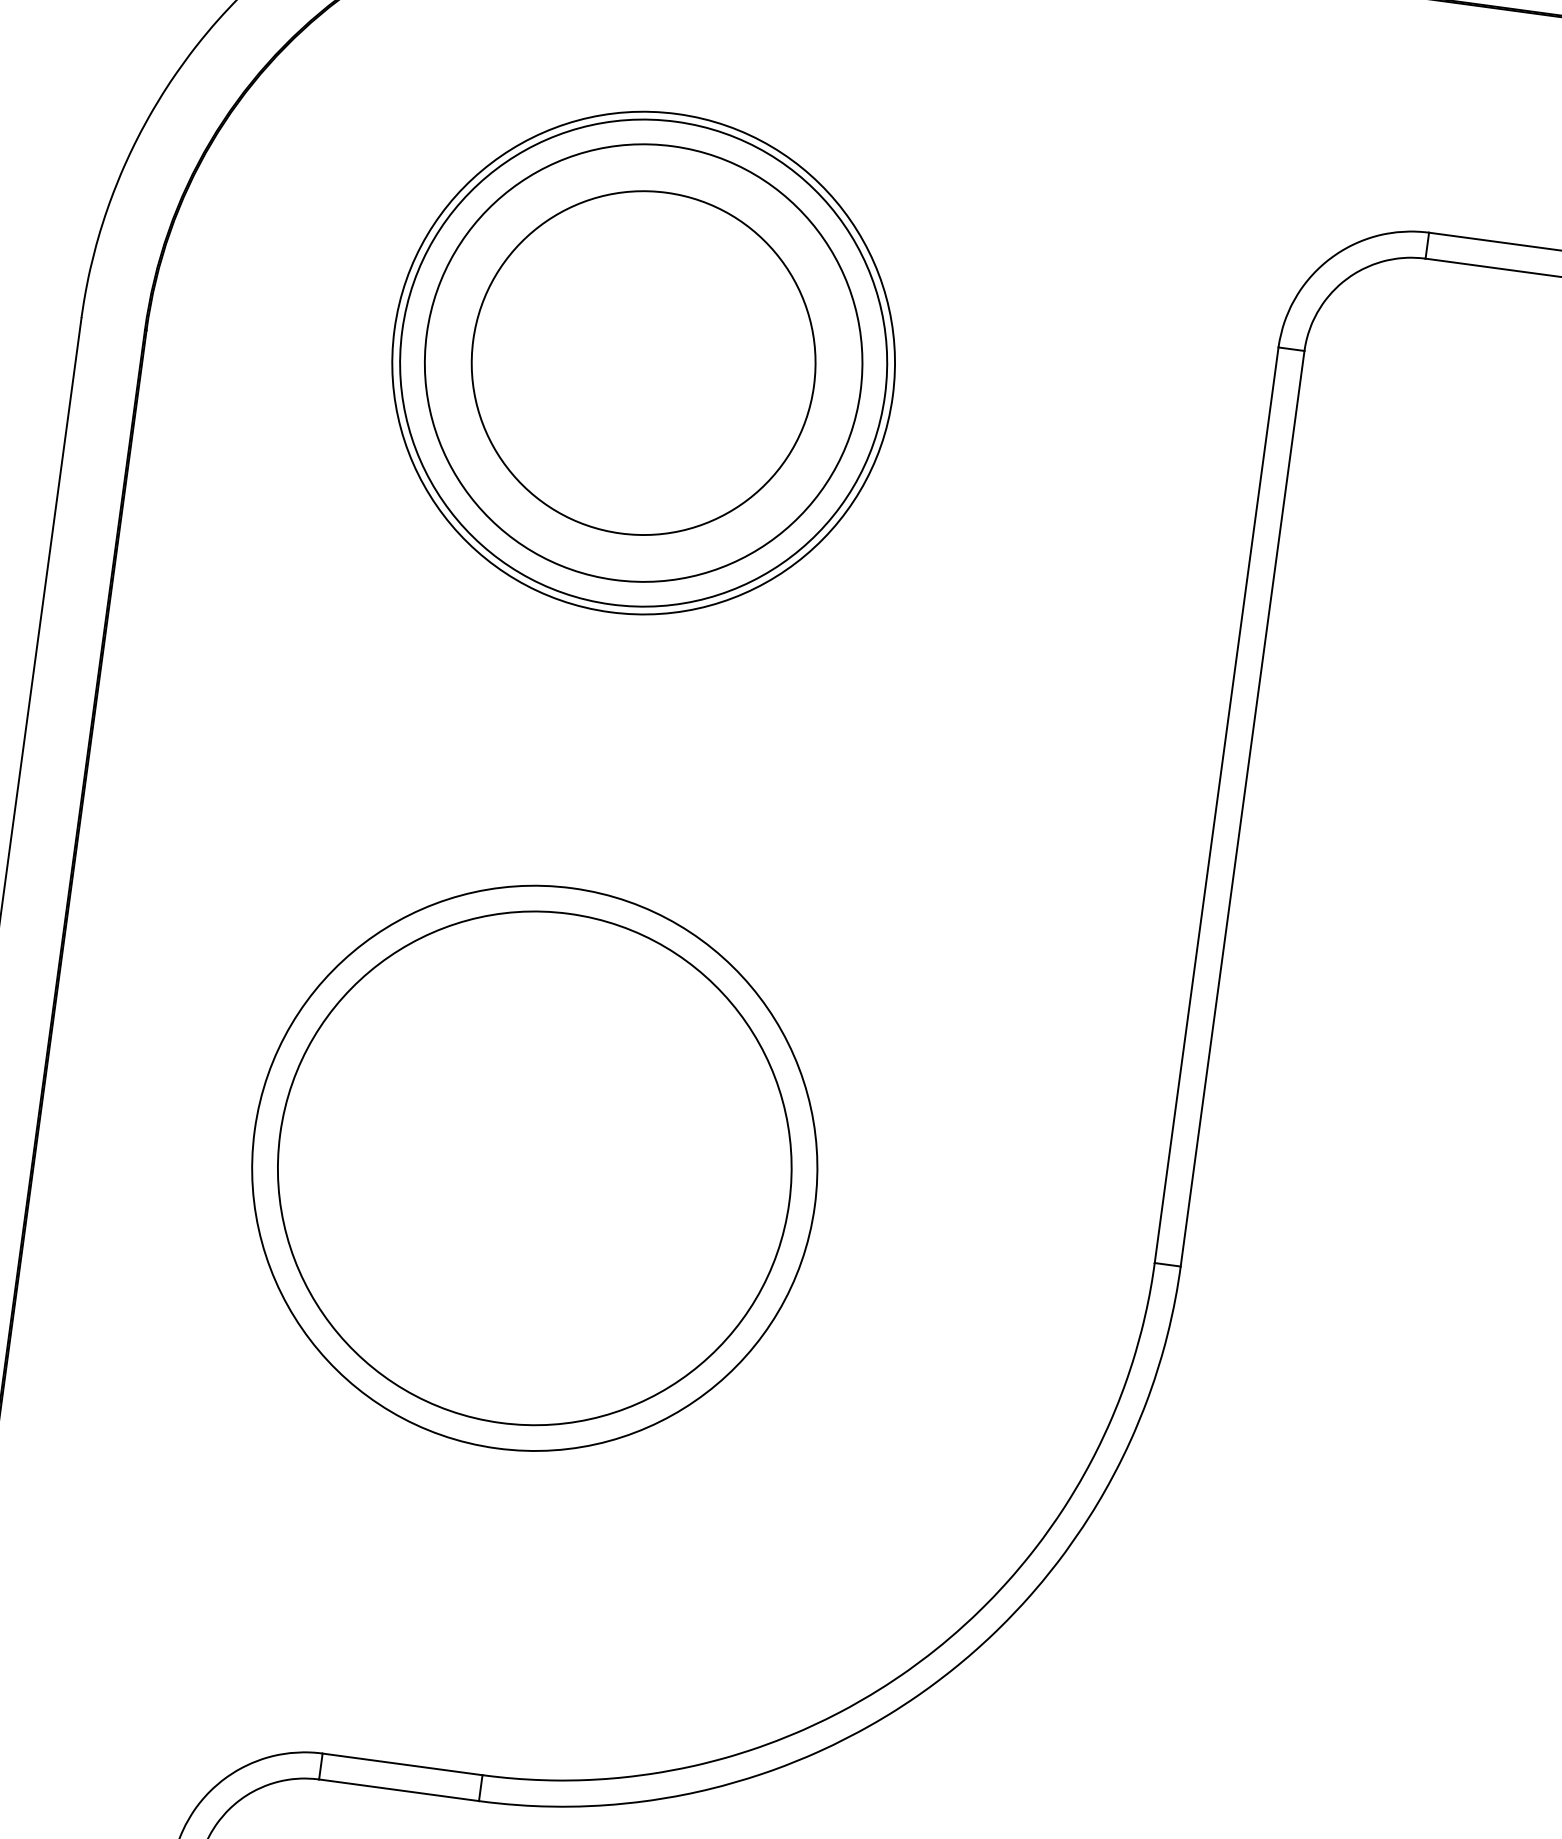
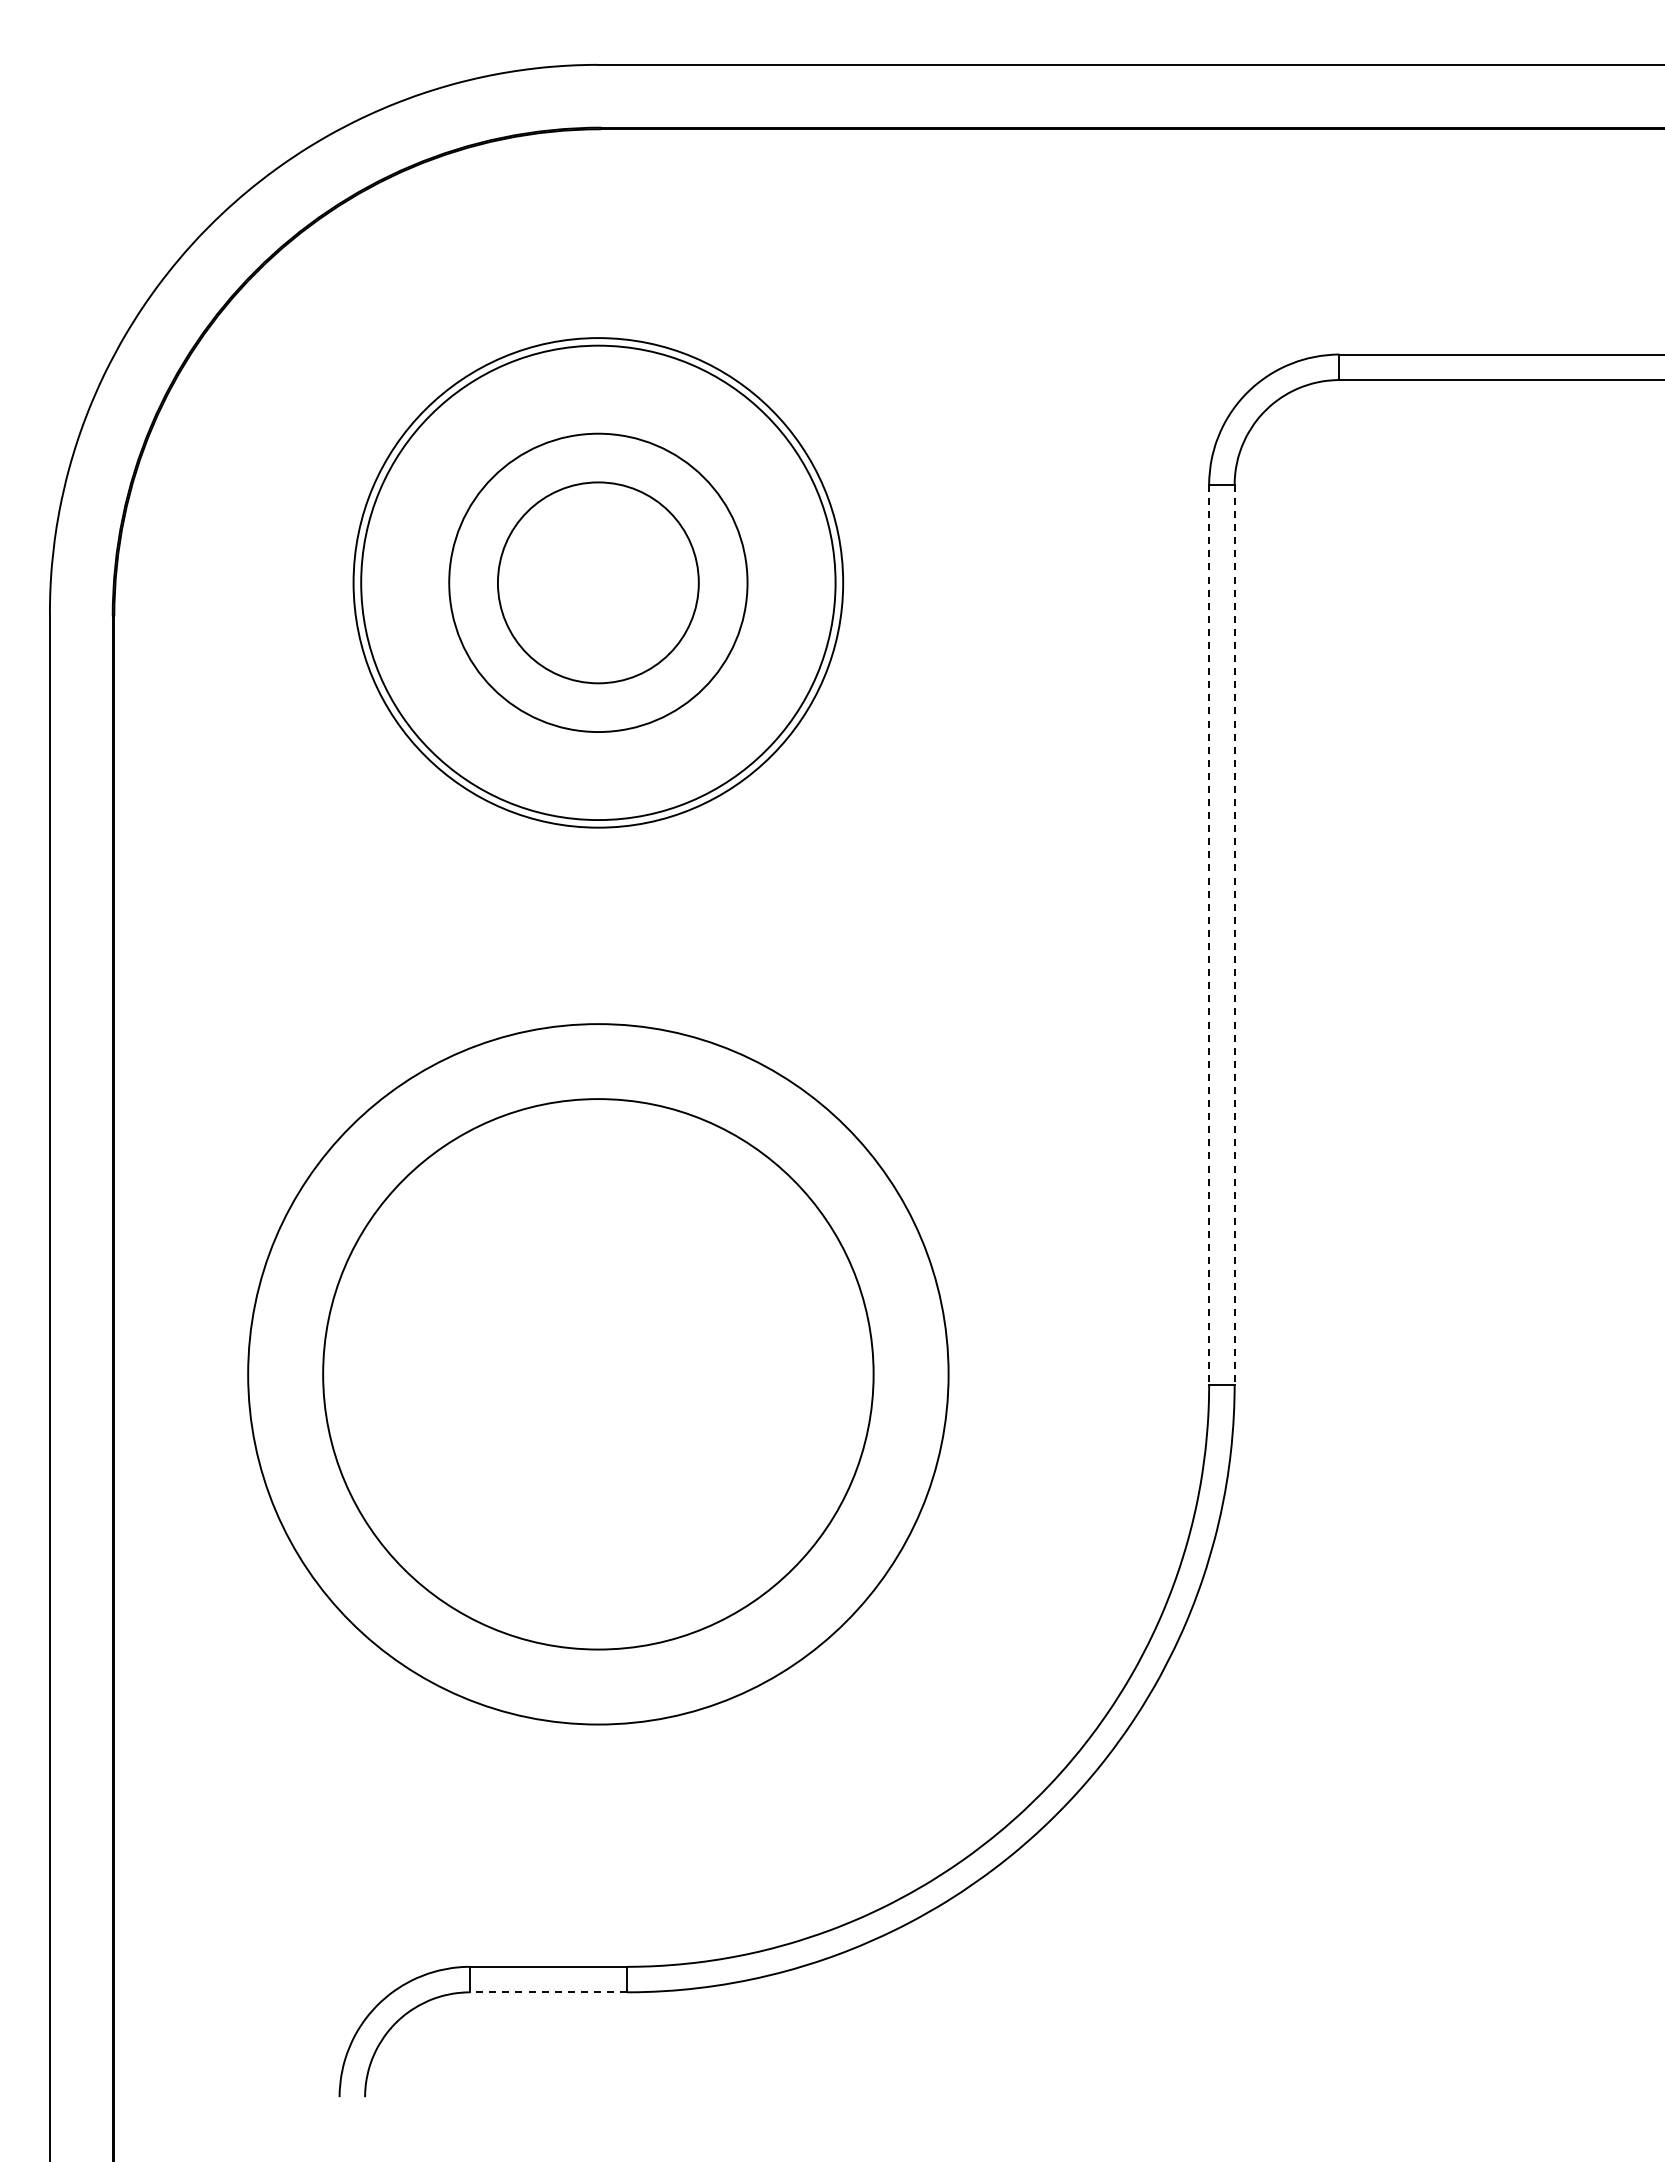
circle: (642, 362) -> (597, 582), size x0.6
circle: (643, 362) -> (598, 582), size x0.7
line: (1217, 804) -> (1209, 934), solid -> dashed
line: (1242, 808) -> (1234, 934), solid -> dashed
circle: (534, 1168) -> (598, 1374), size x1.4
line: (398, 1790) -> (548, 1992), solid -> dashed

